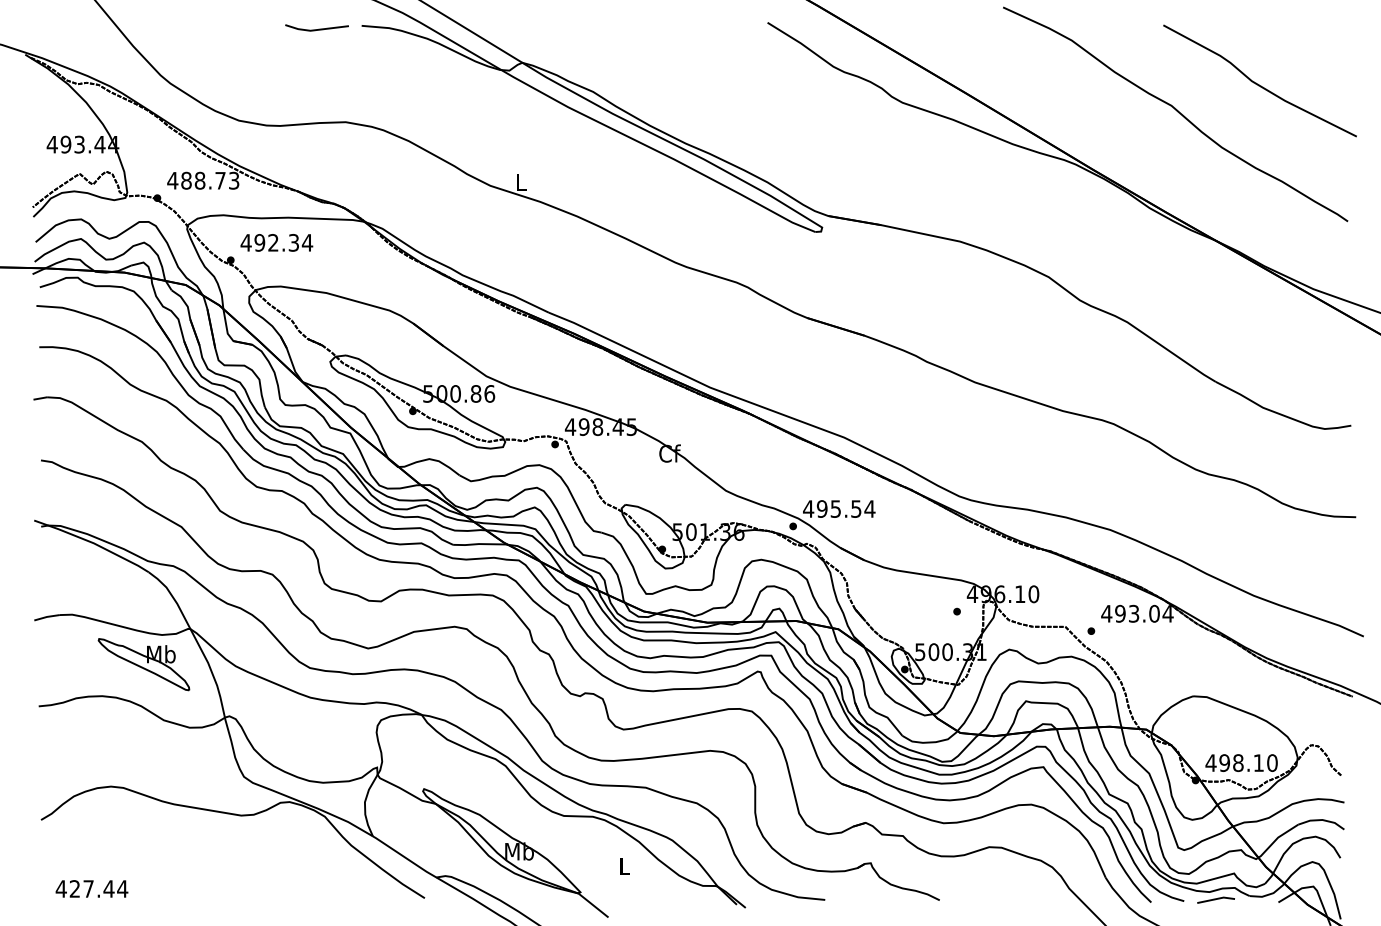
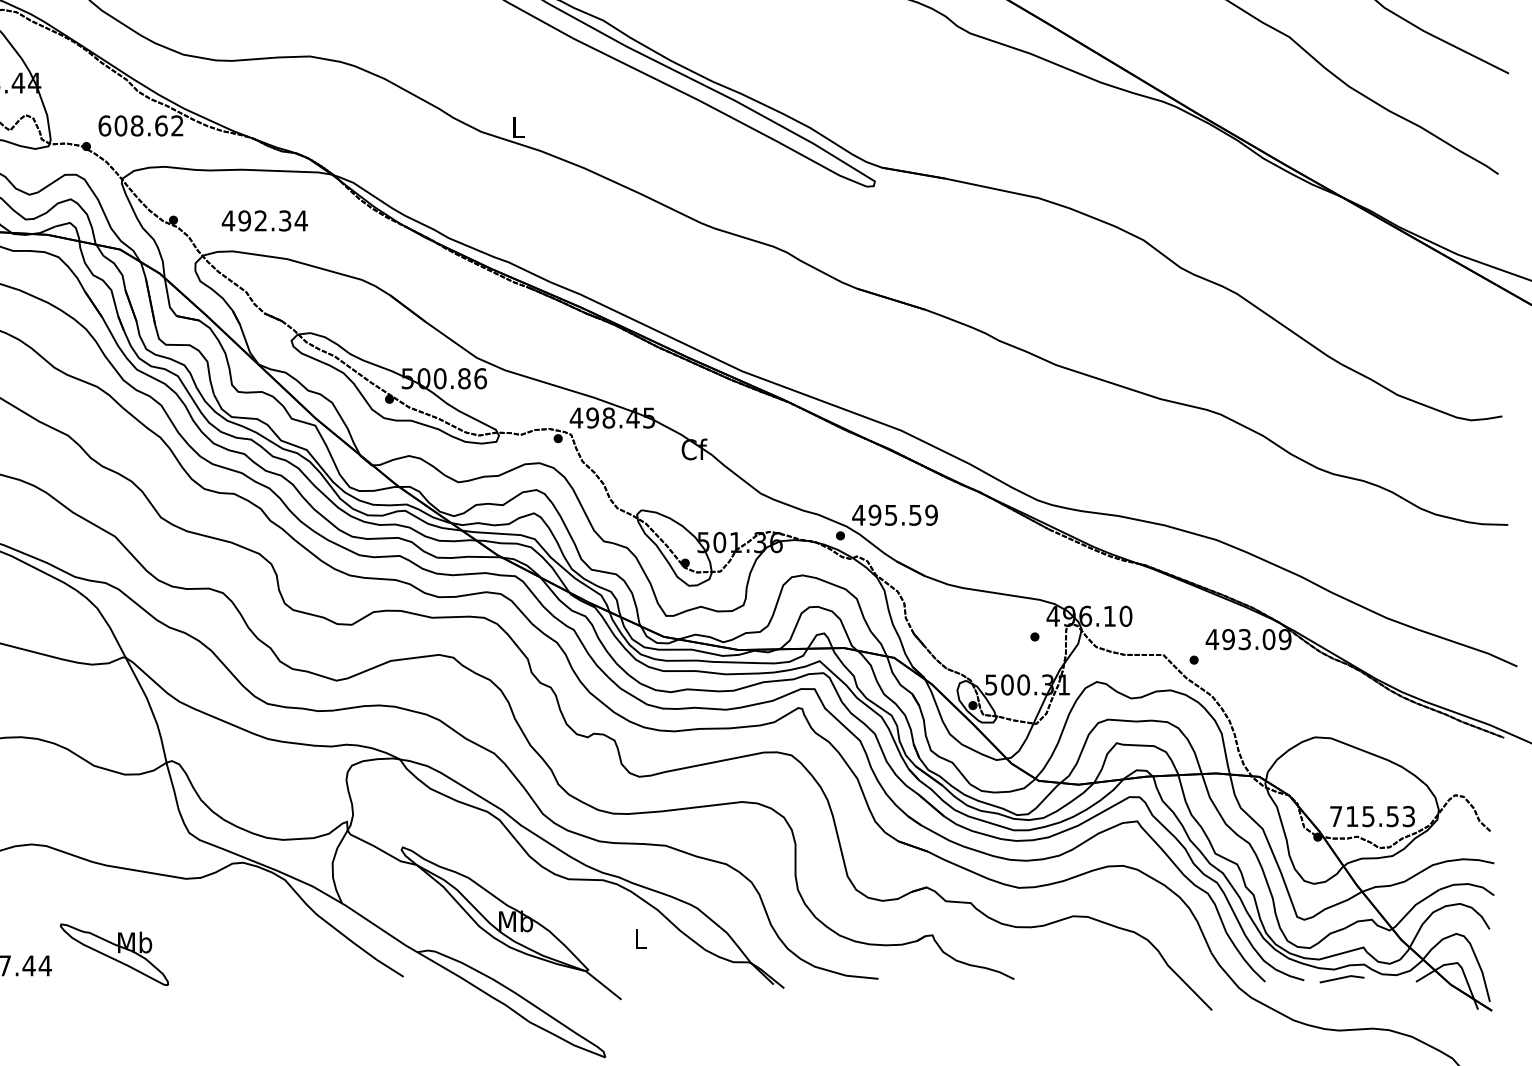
text: (203, 180) -> (141, 125), 488.73 -> 608.62
text: (276, 242) -> (264, 220), moved
text: (869, 508) -> (931, 514), 495.54 -> 495.59
text: (1167, 613) -> (1284, 639), 493.04 -> 493.09
part: (143, 664) -> (113, 954), moved
text: (1241, 763) -> (1372, 817), 498.10 -> 715.53

